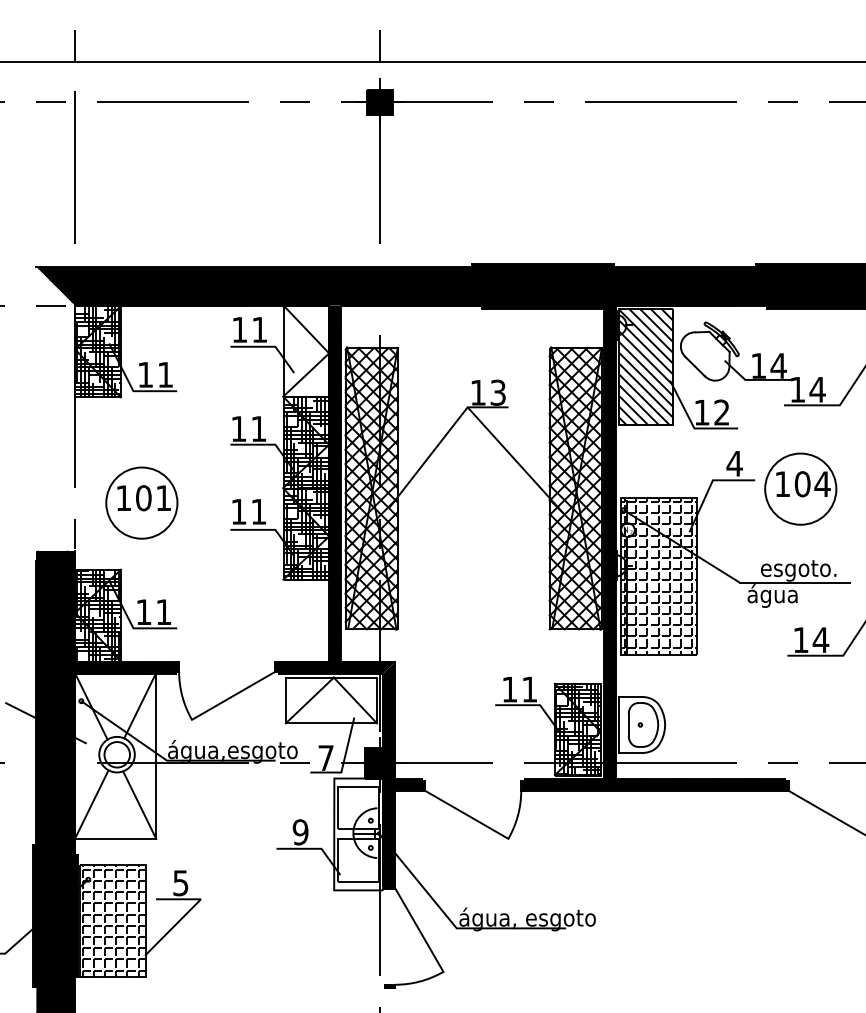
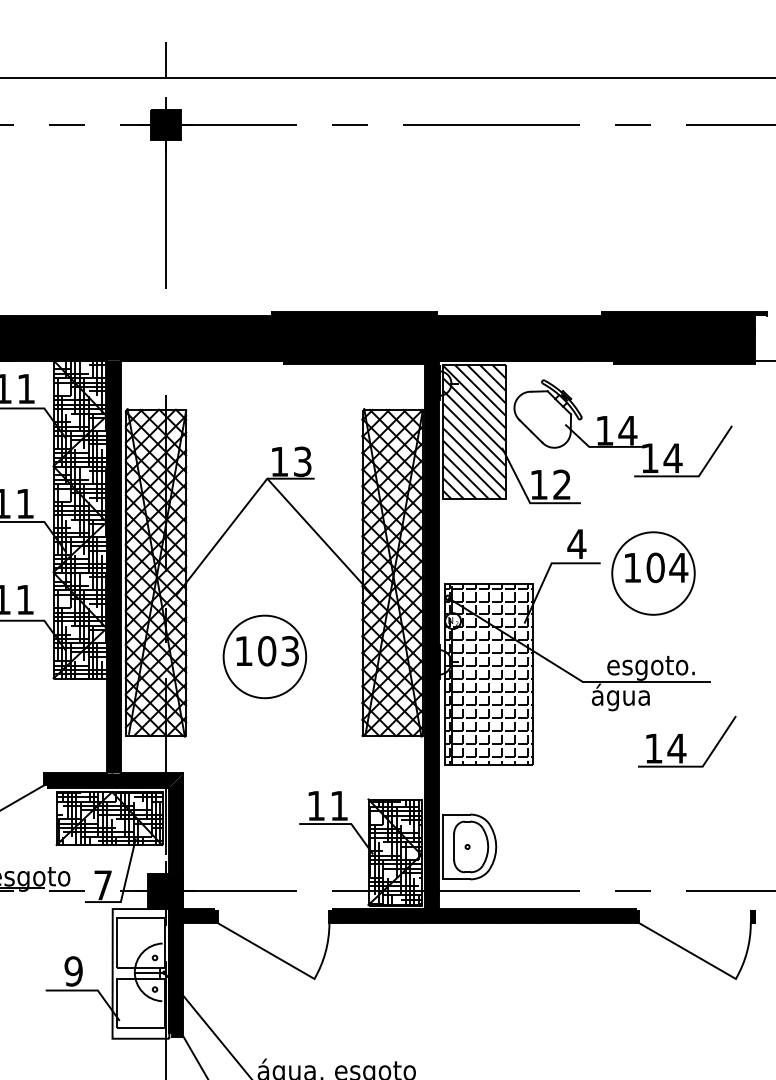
hatch: (306, 351) -> (80, 413), added
part: (465, 560) -> (264, 656), added
hatch: (331, 700) -> (109, 818), added

